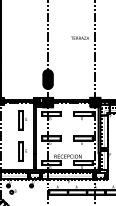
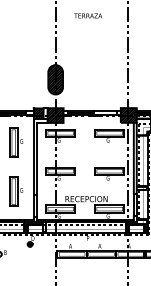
text: (79, 37) -> (87, 14), moved

